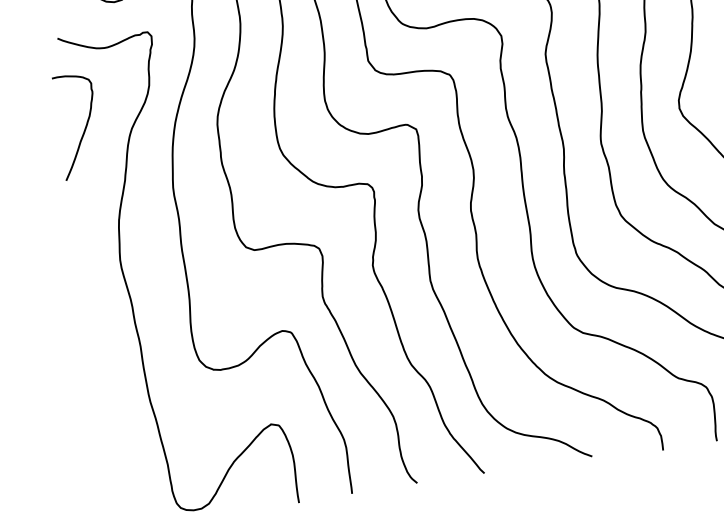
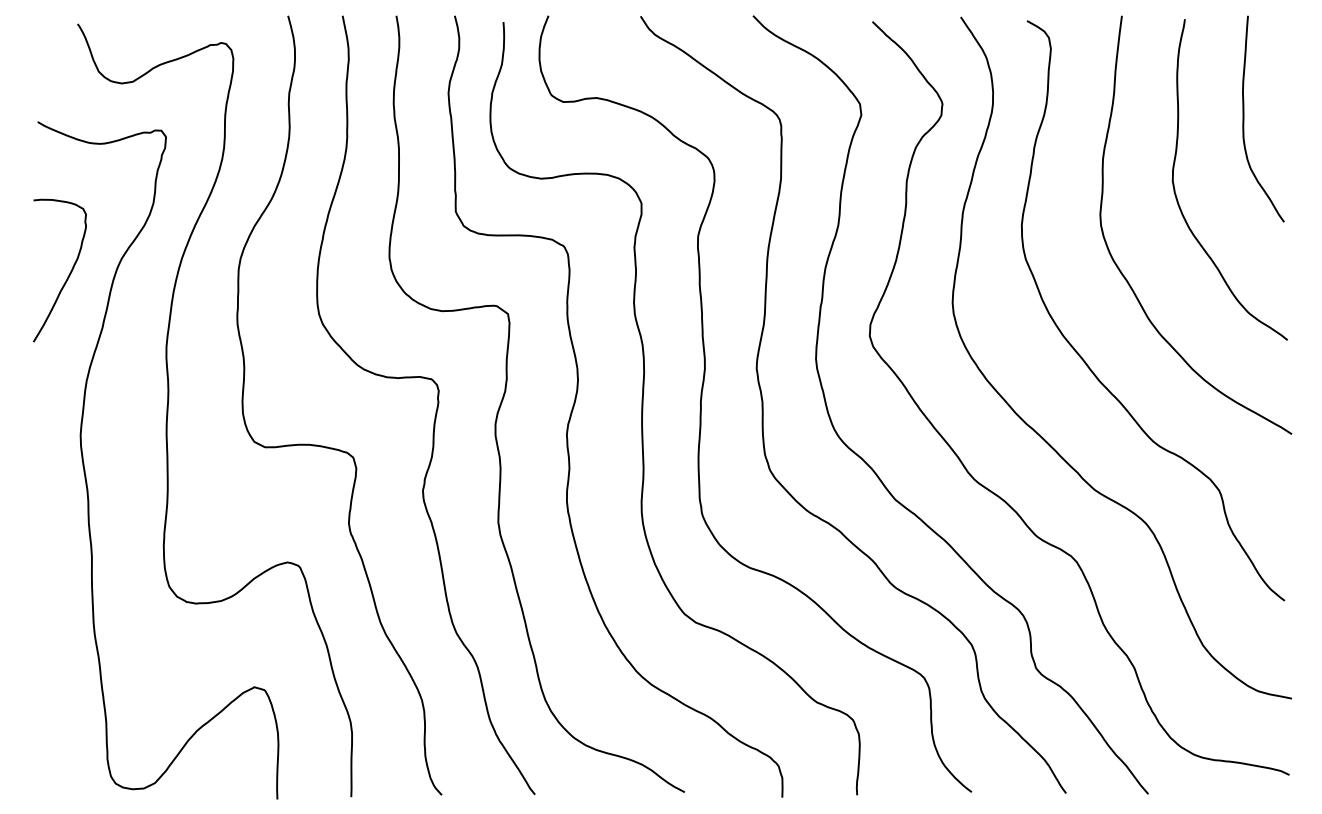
curve: (84, 128) -> (68, 274), moved

